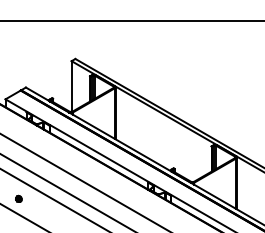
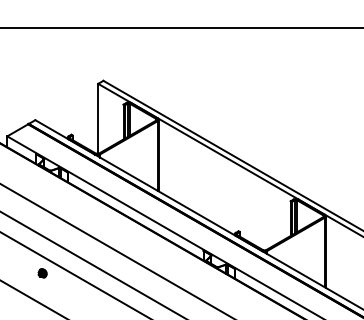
part: (18, 198) -> (42, 273), moved

